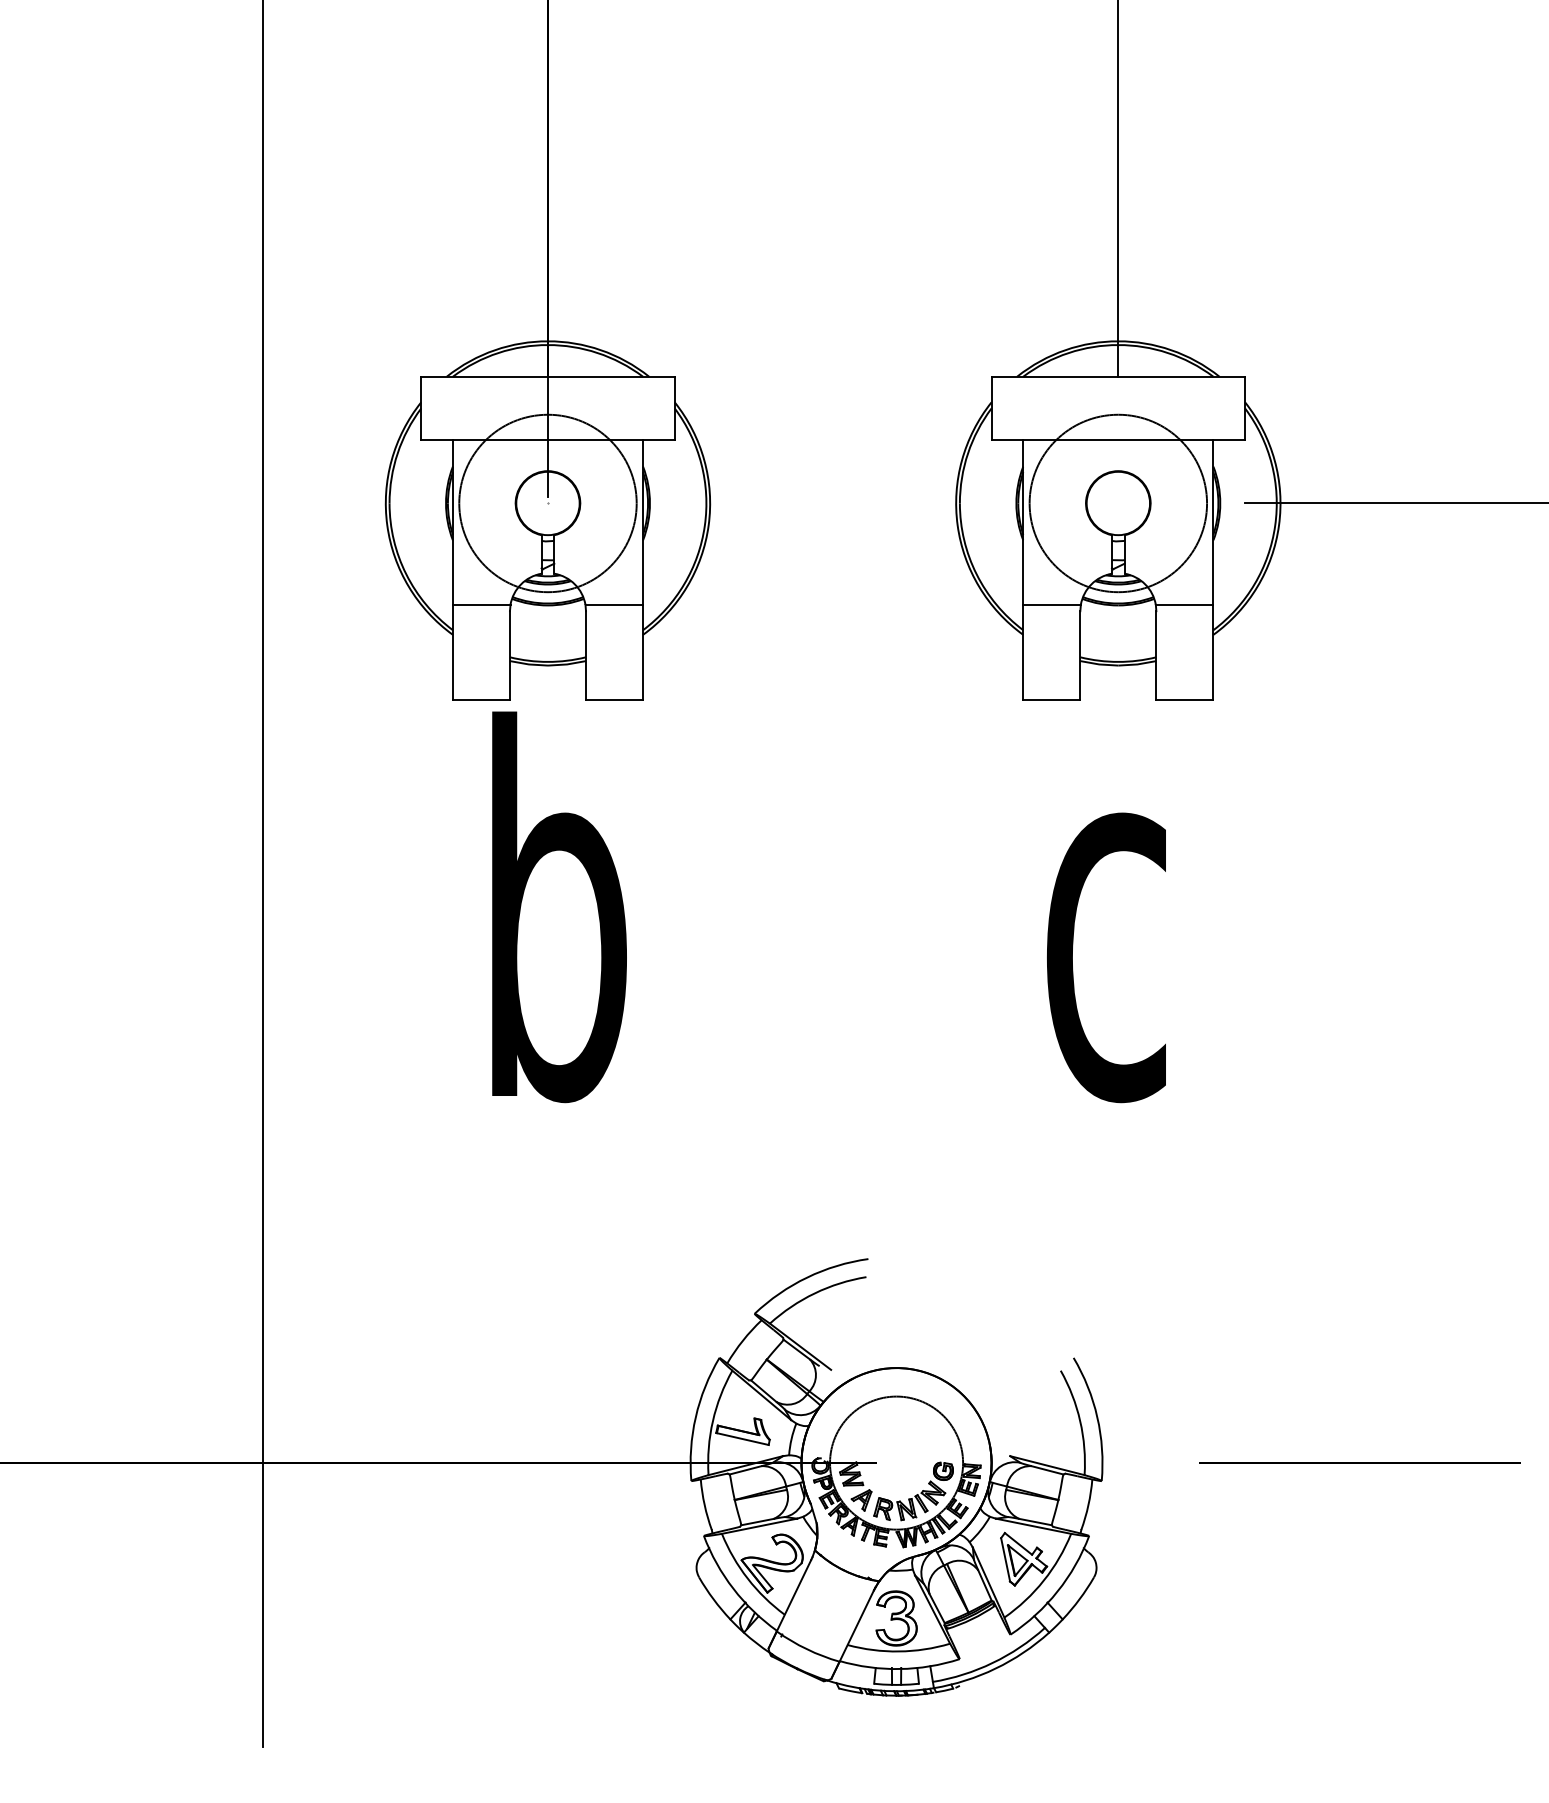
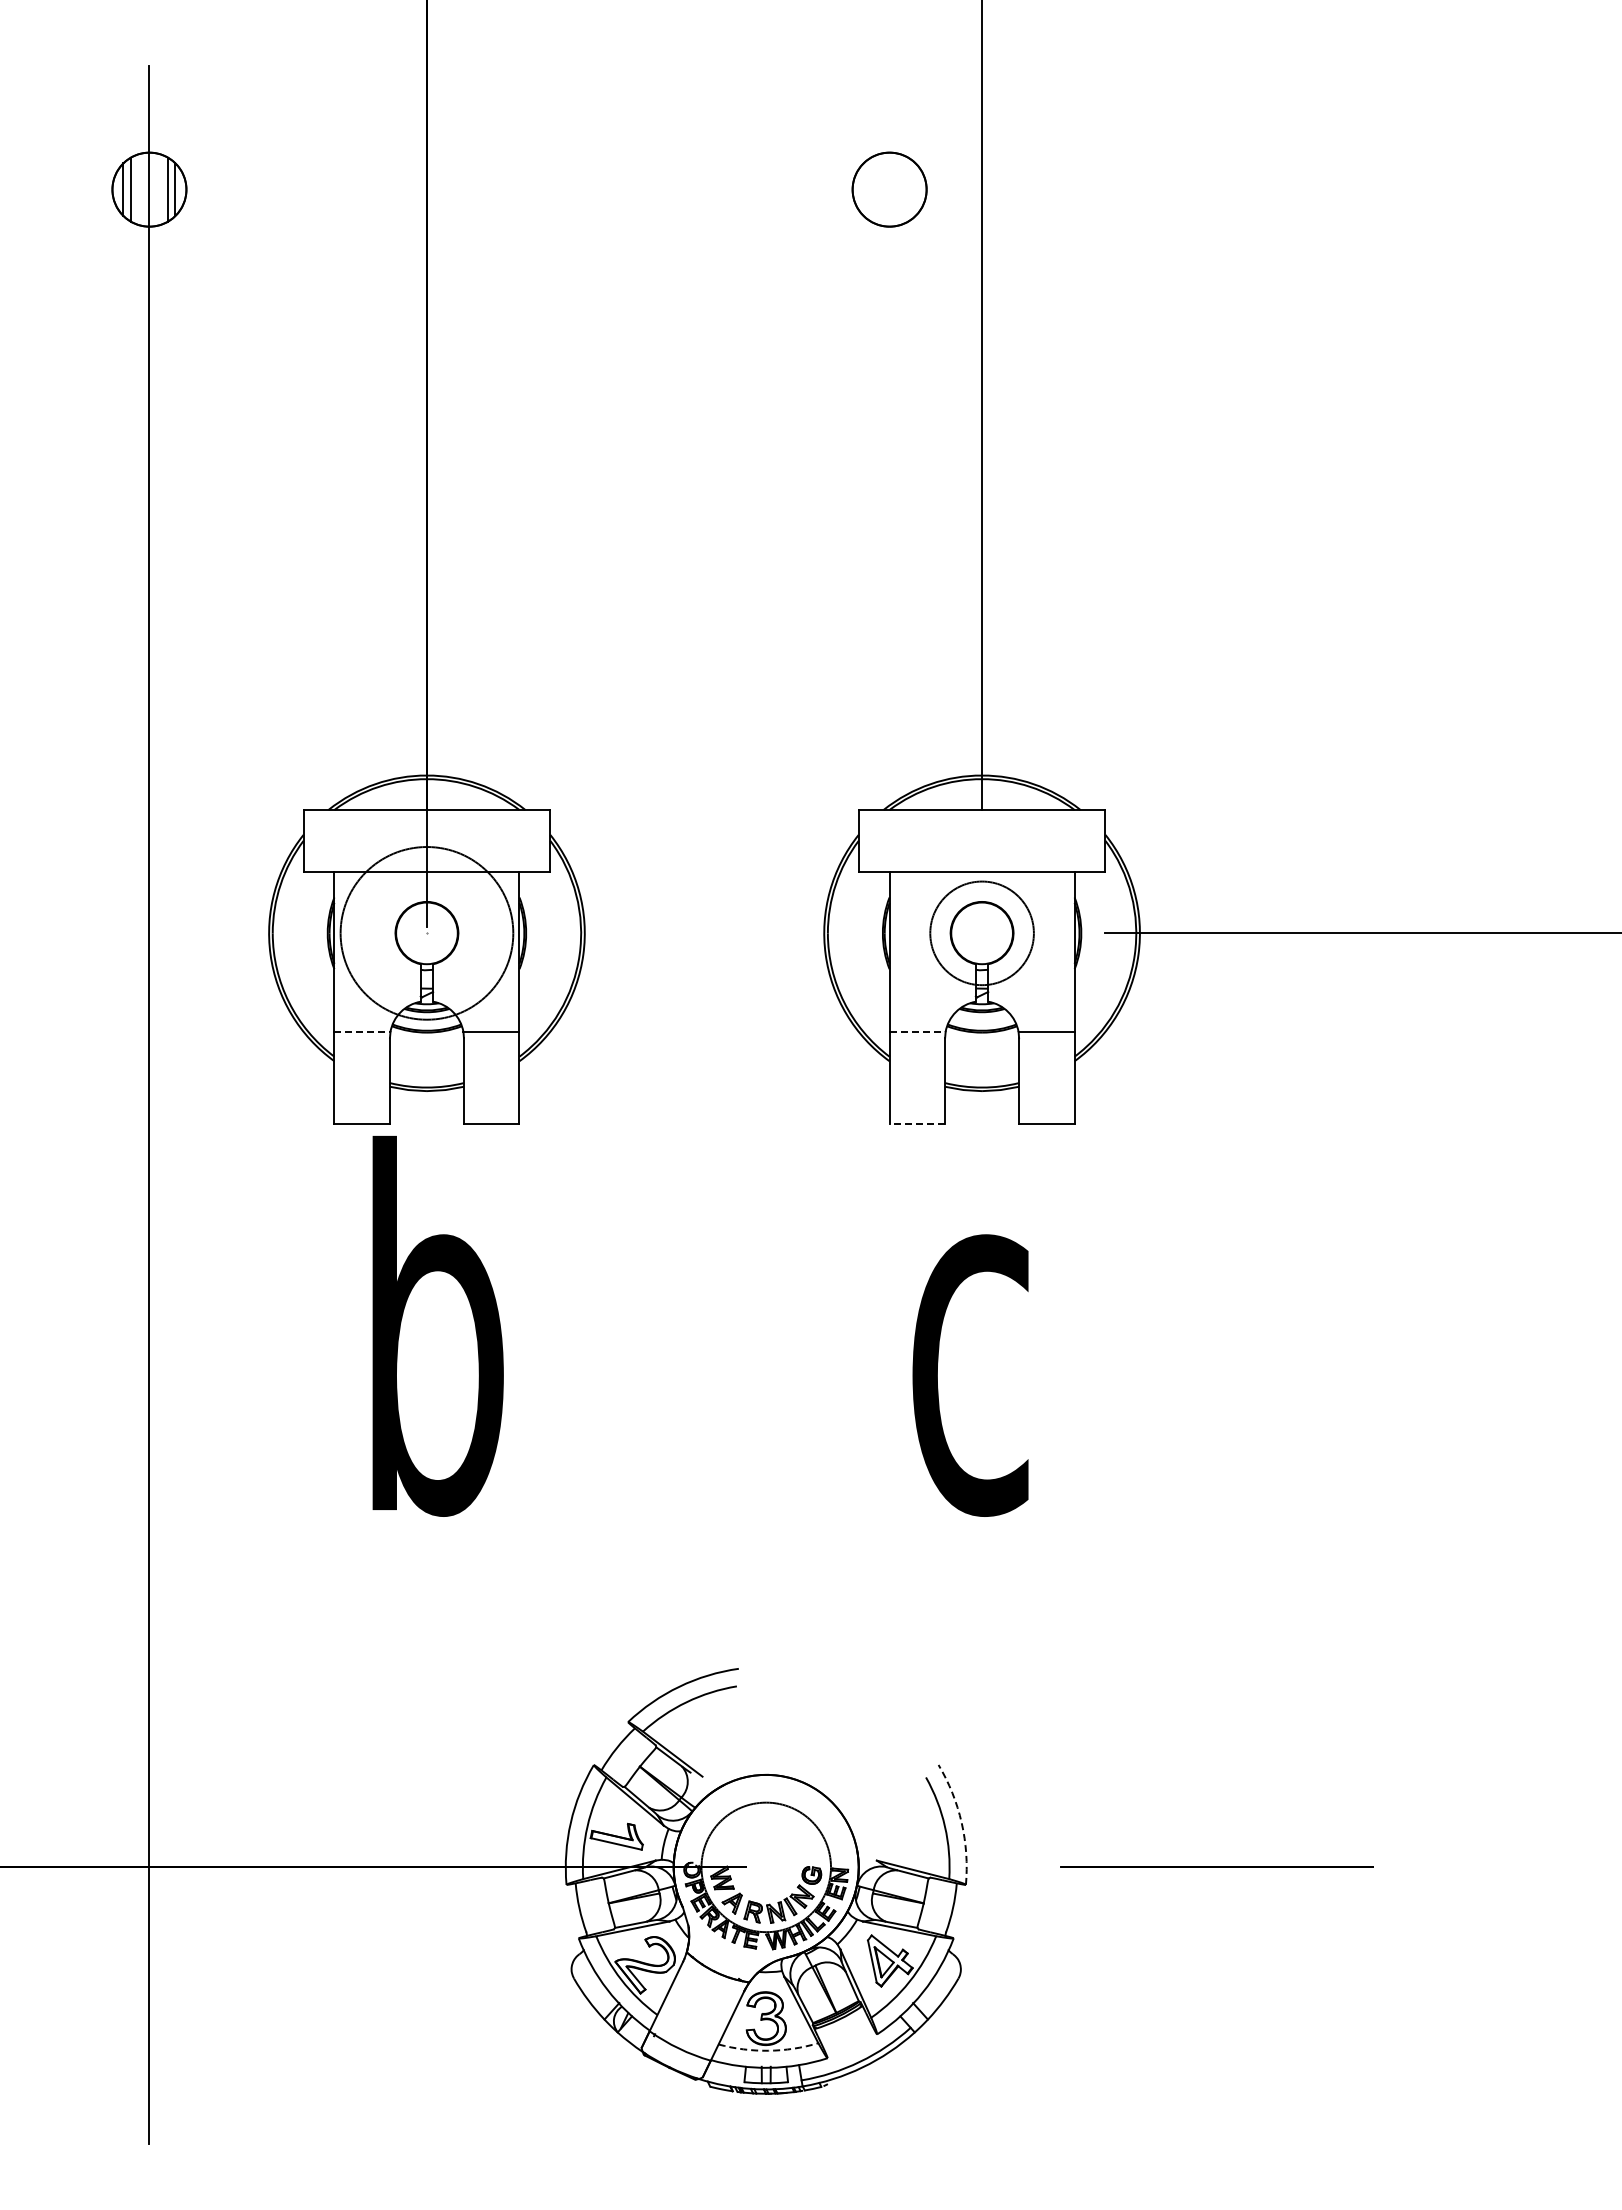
circle: (1117, 503) -> (981, 933), size x0.6
line: (481, 605) -> (362, 1032), solid -> dashed
line: (1052, 605) -> (918, 1032), solid -> dashed
line: (1051, 699) -> (917, 1124), solid -> dashed
arc: (1097, 1416) -> (961, 1822), solid -> dashed
arc: (898, 1651) -> (768, 2050), solid -> dashed

